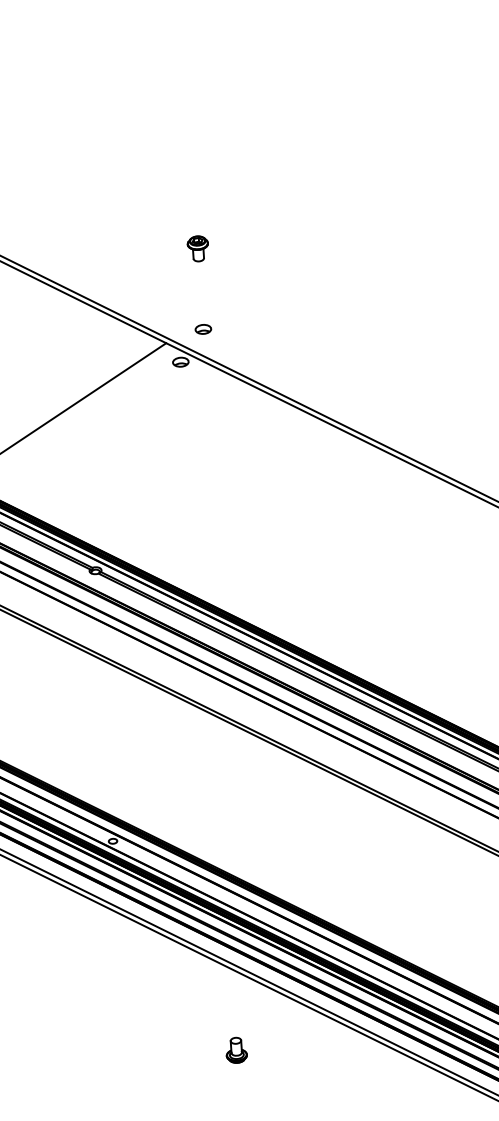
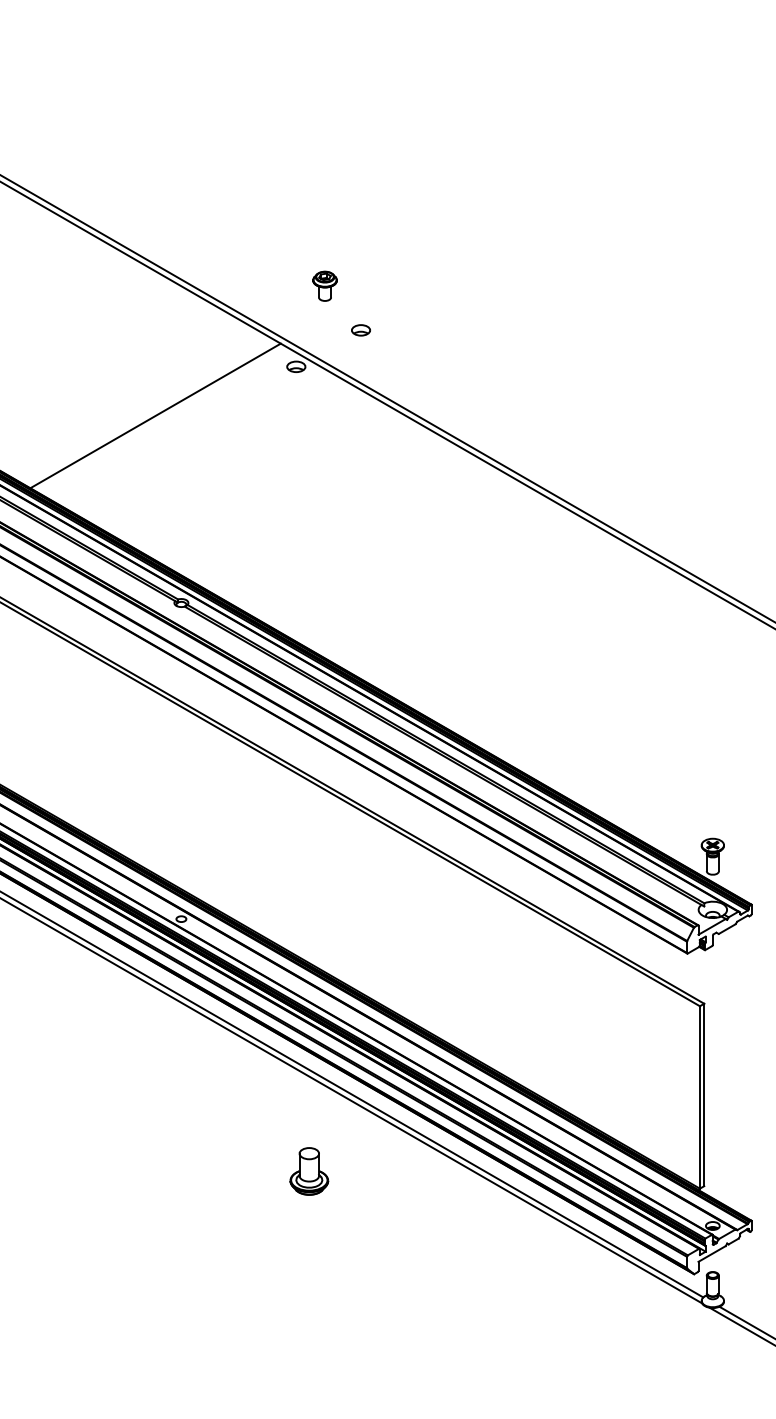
part: (197, 248) -> (324, 285), moved
part: (202, 329) -> (360, 330), moved
part: (236, 1050) -> (309, 1171), size x1.6

